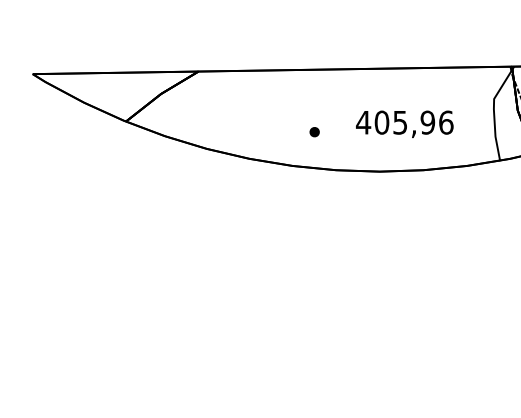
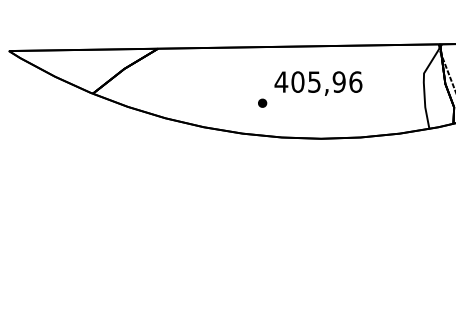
text: (404, 123) -> (318, 82), moved

